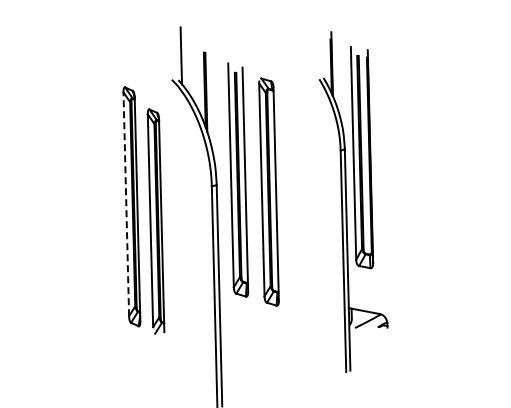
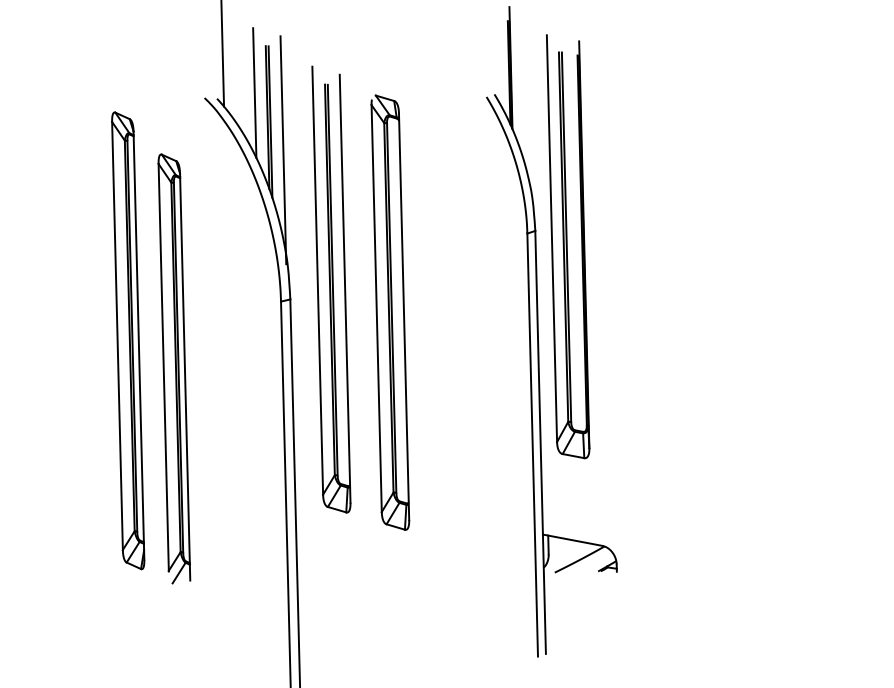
line: (197, 77) -> (253, 93), added
line: (212, 106) -> (282, 149), added
line: (126, 204) -> (117, 336), dashed -> solid

